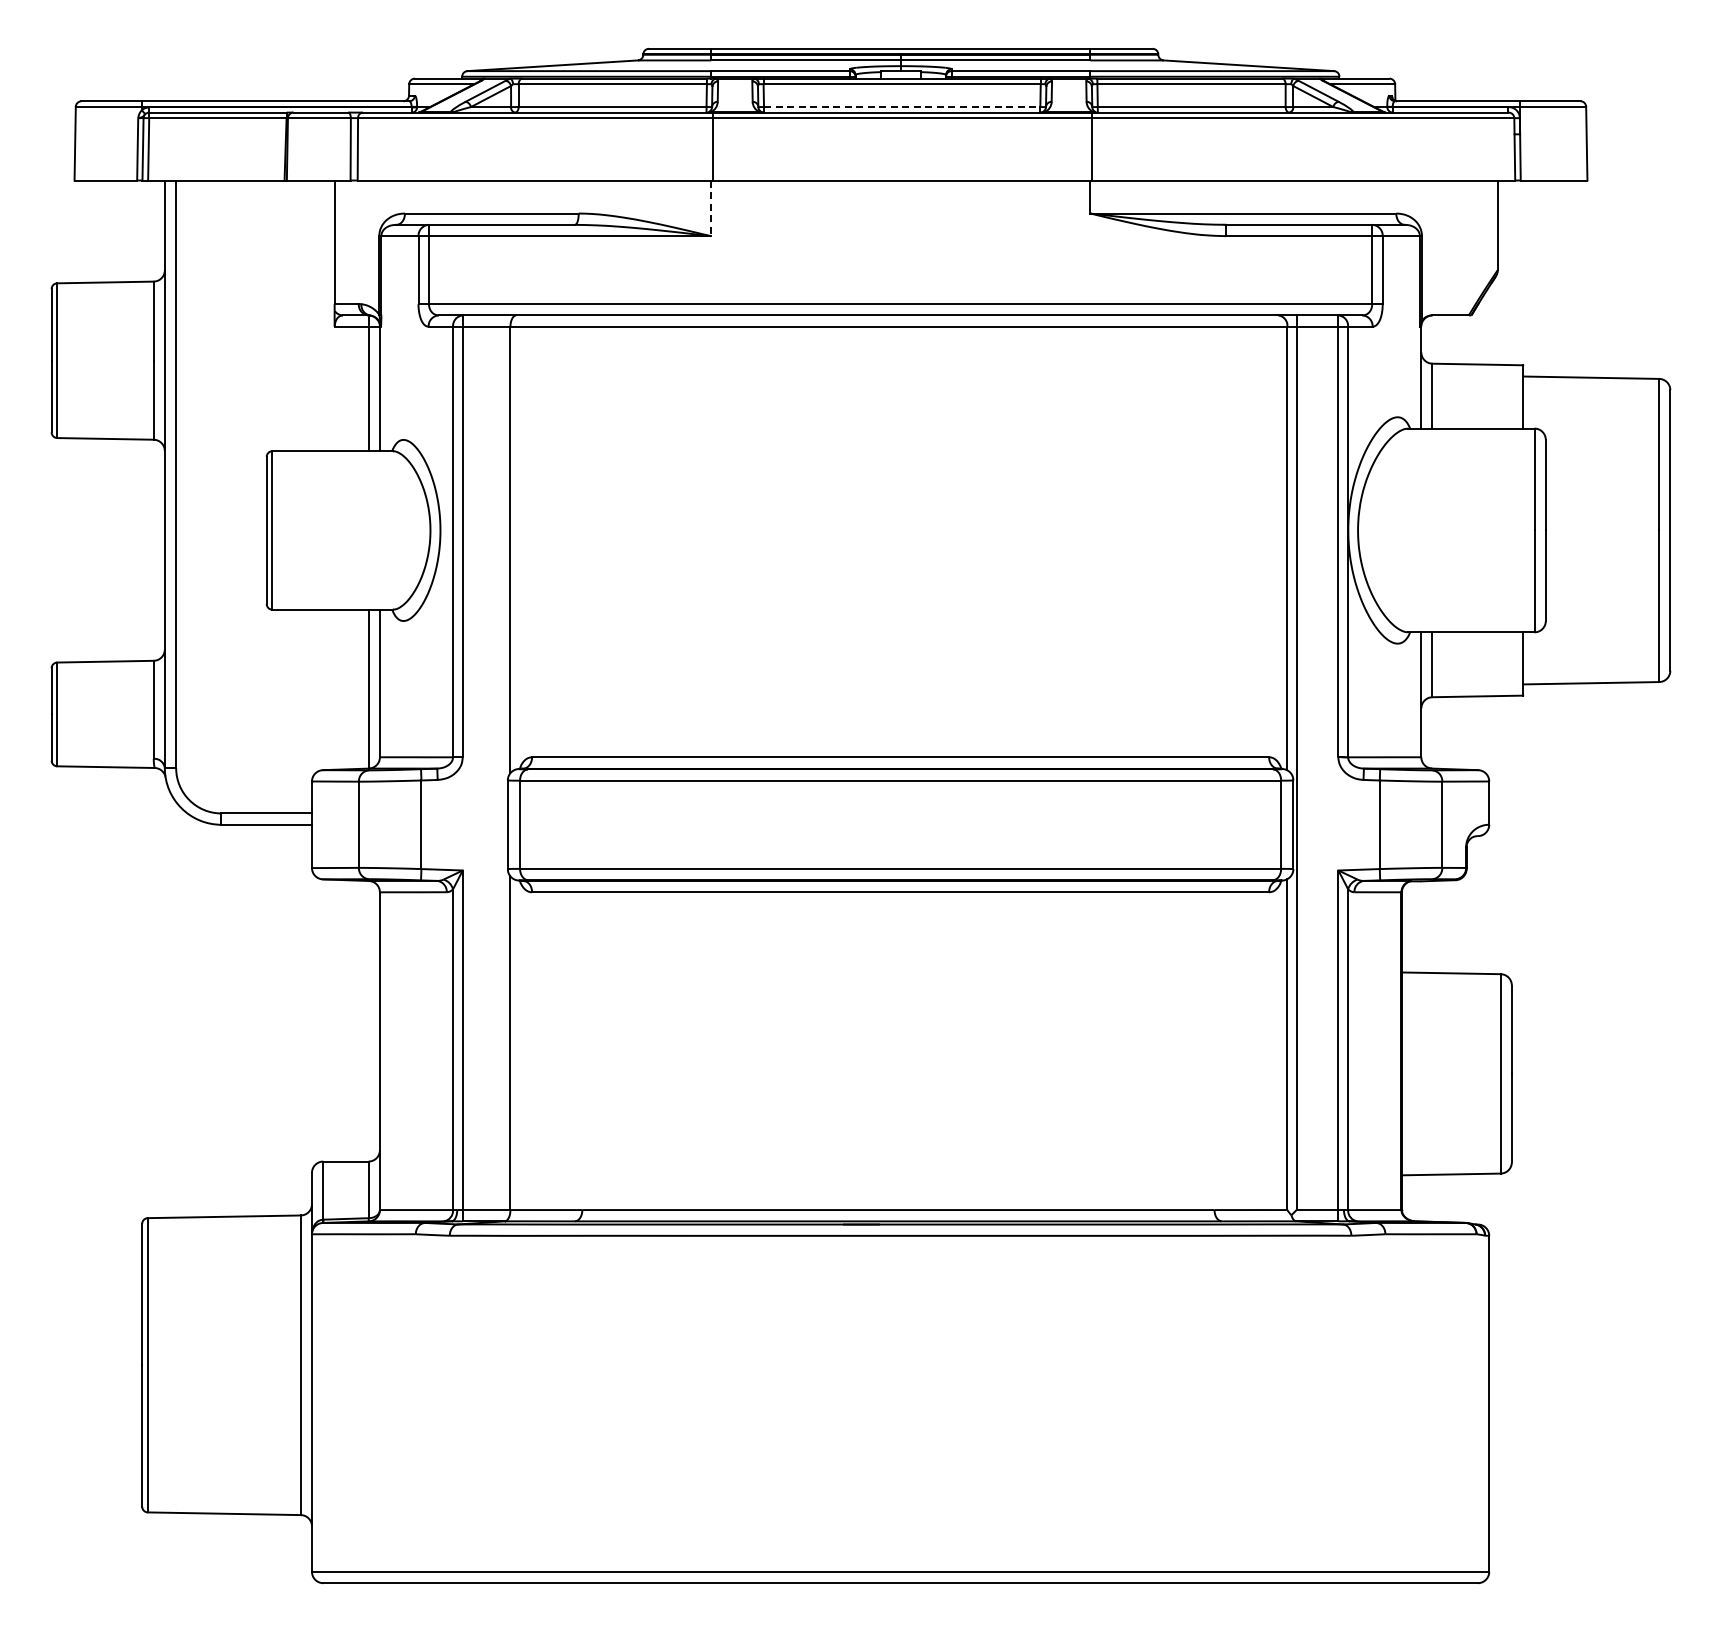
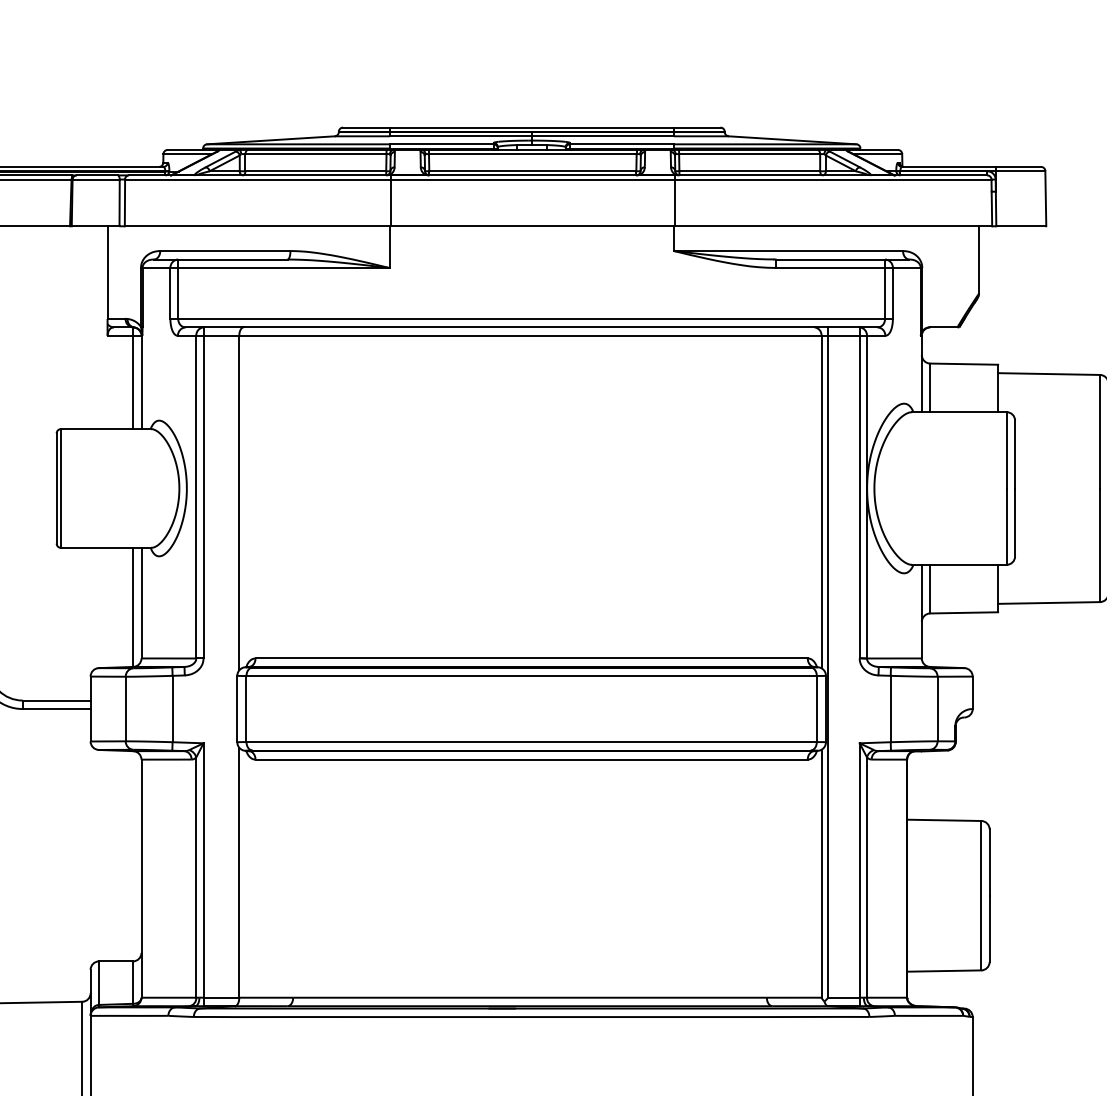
line: (902, 107) -> (533, 171), dashed -> solid
line: (710, 208) -> (389, 247), dashed -> solid

